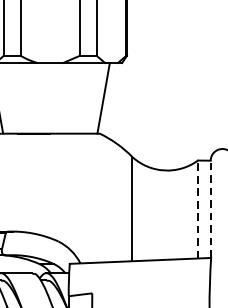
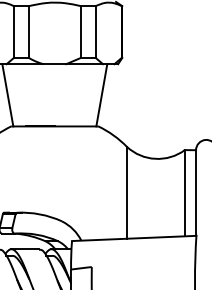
line: (197, 208) -> (184, 192), dashed -> solid
line: (211, 209) -> (196, 193), dashed -> solid

